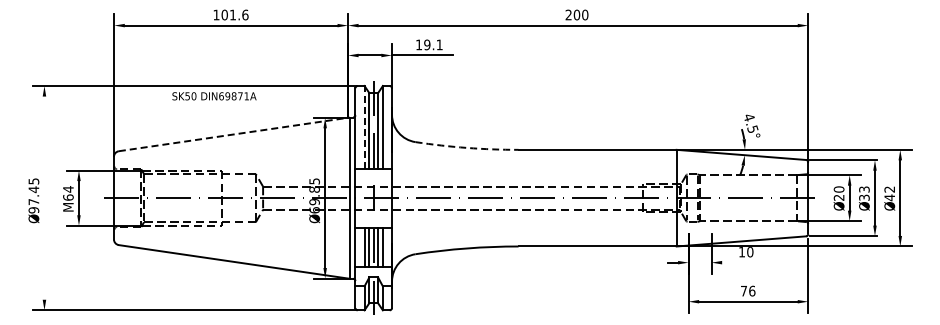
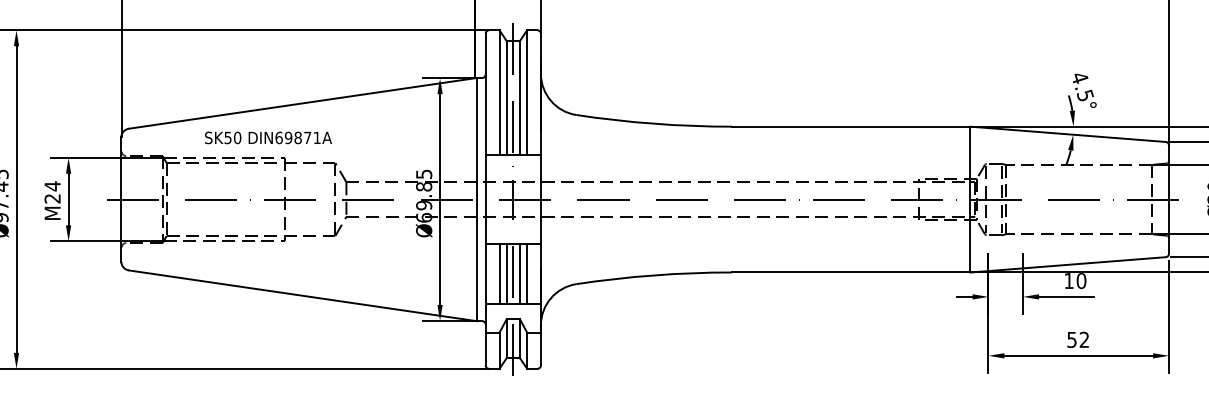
text: (214, 96) -> (268, 138), moved
line: (364, 126) -> (499, 91), dashed -> solid
line: (234, 134) -> (303, 103), dashed -> solid
arc: (466, 147) -> (653, 123), dashed -> solid
line: (44, 197) -> (16, 198), added
text: (68, 197) -> (52, 198), M64 -> M24
line: (740, 262) -> (1066, 296), added
text: (748, 290) -> (1078, 338), 76 -> 52

